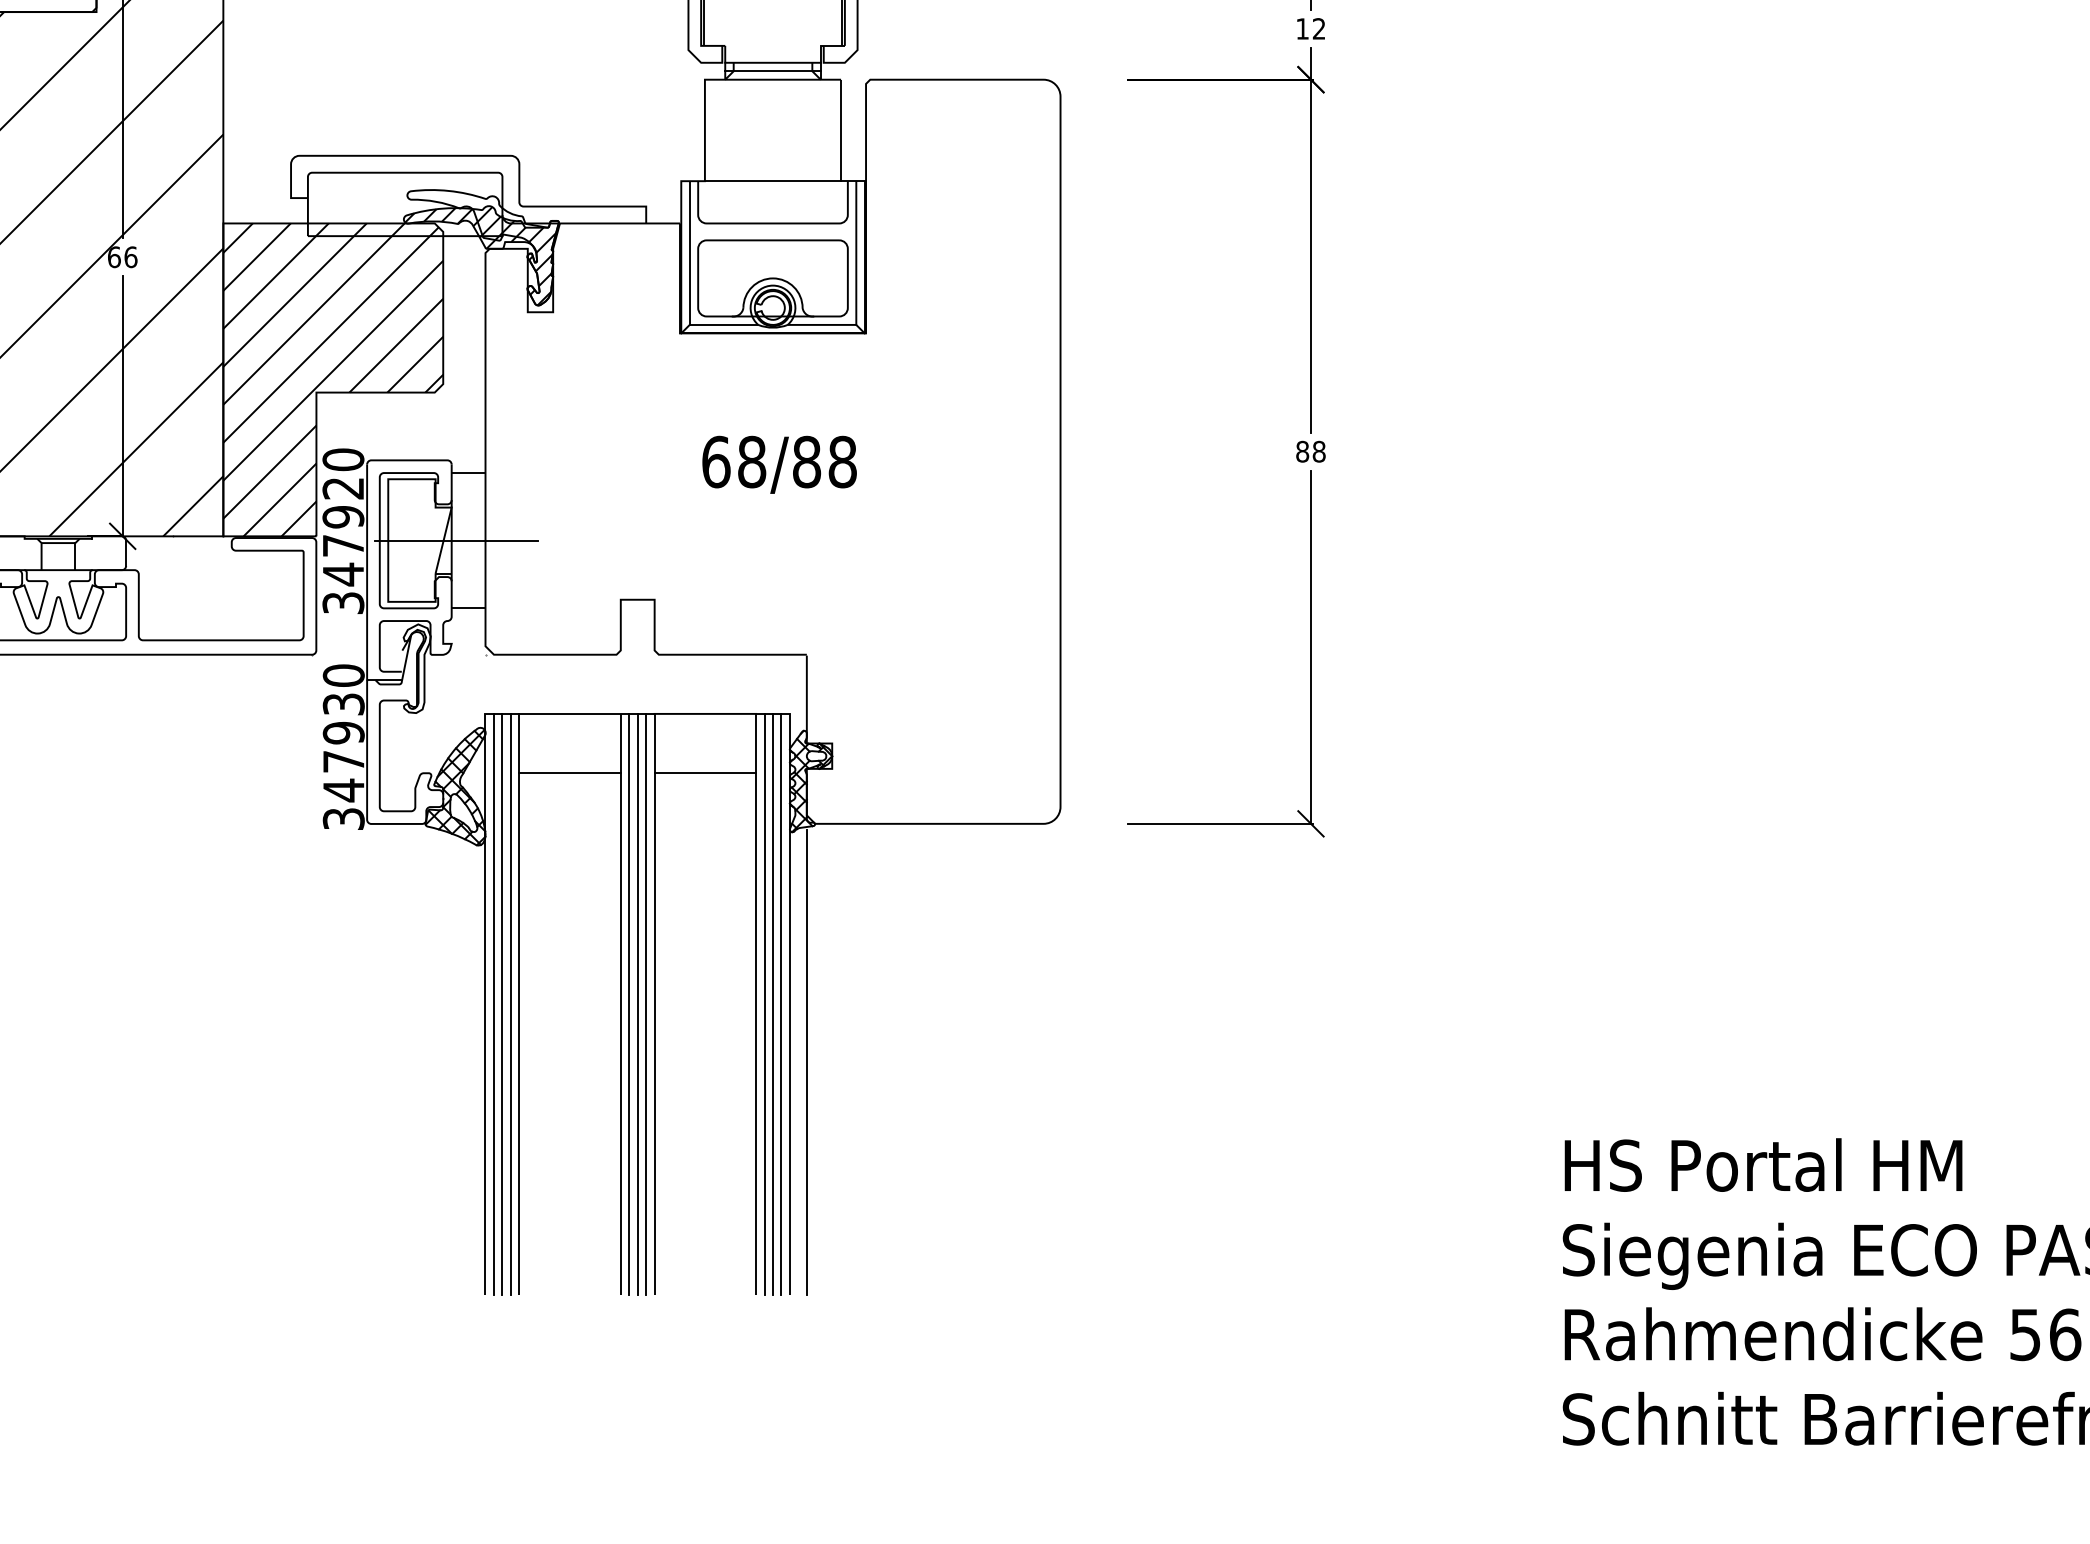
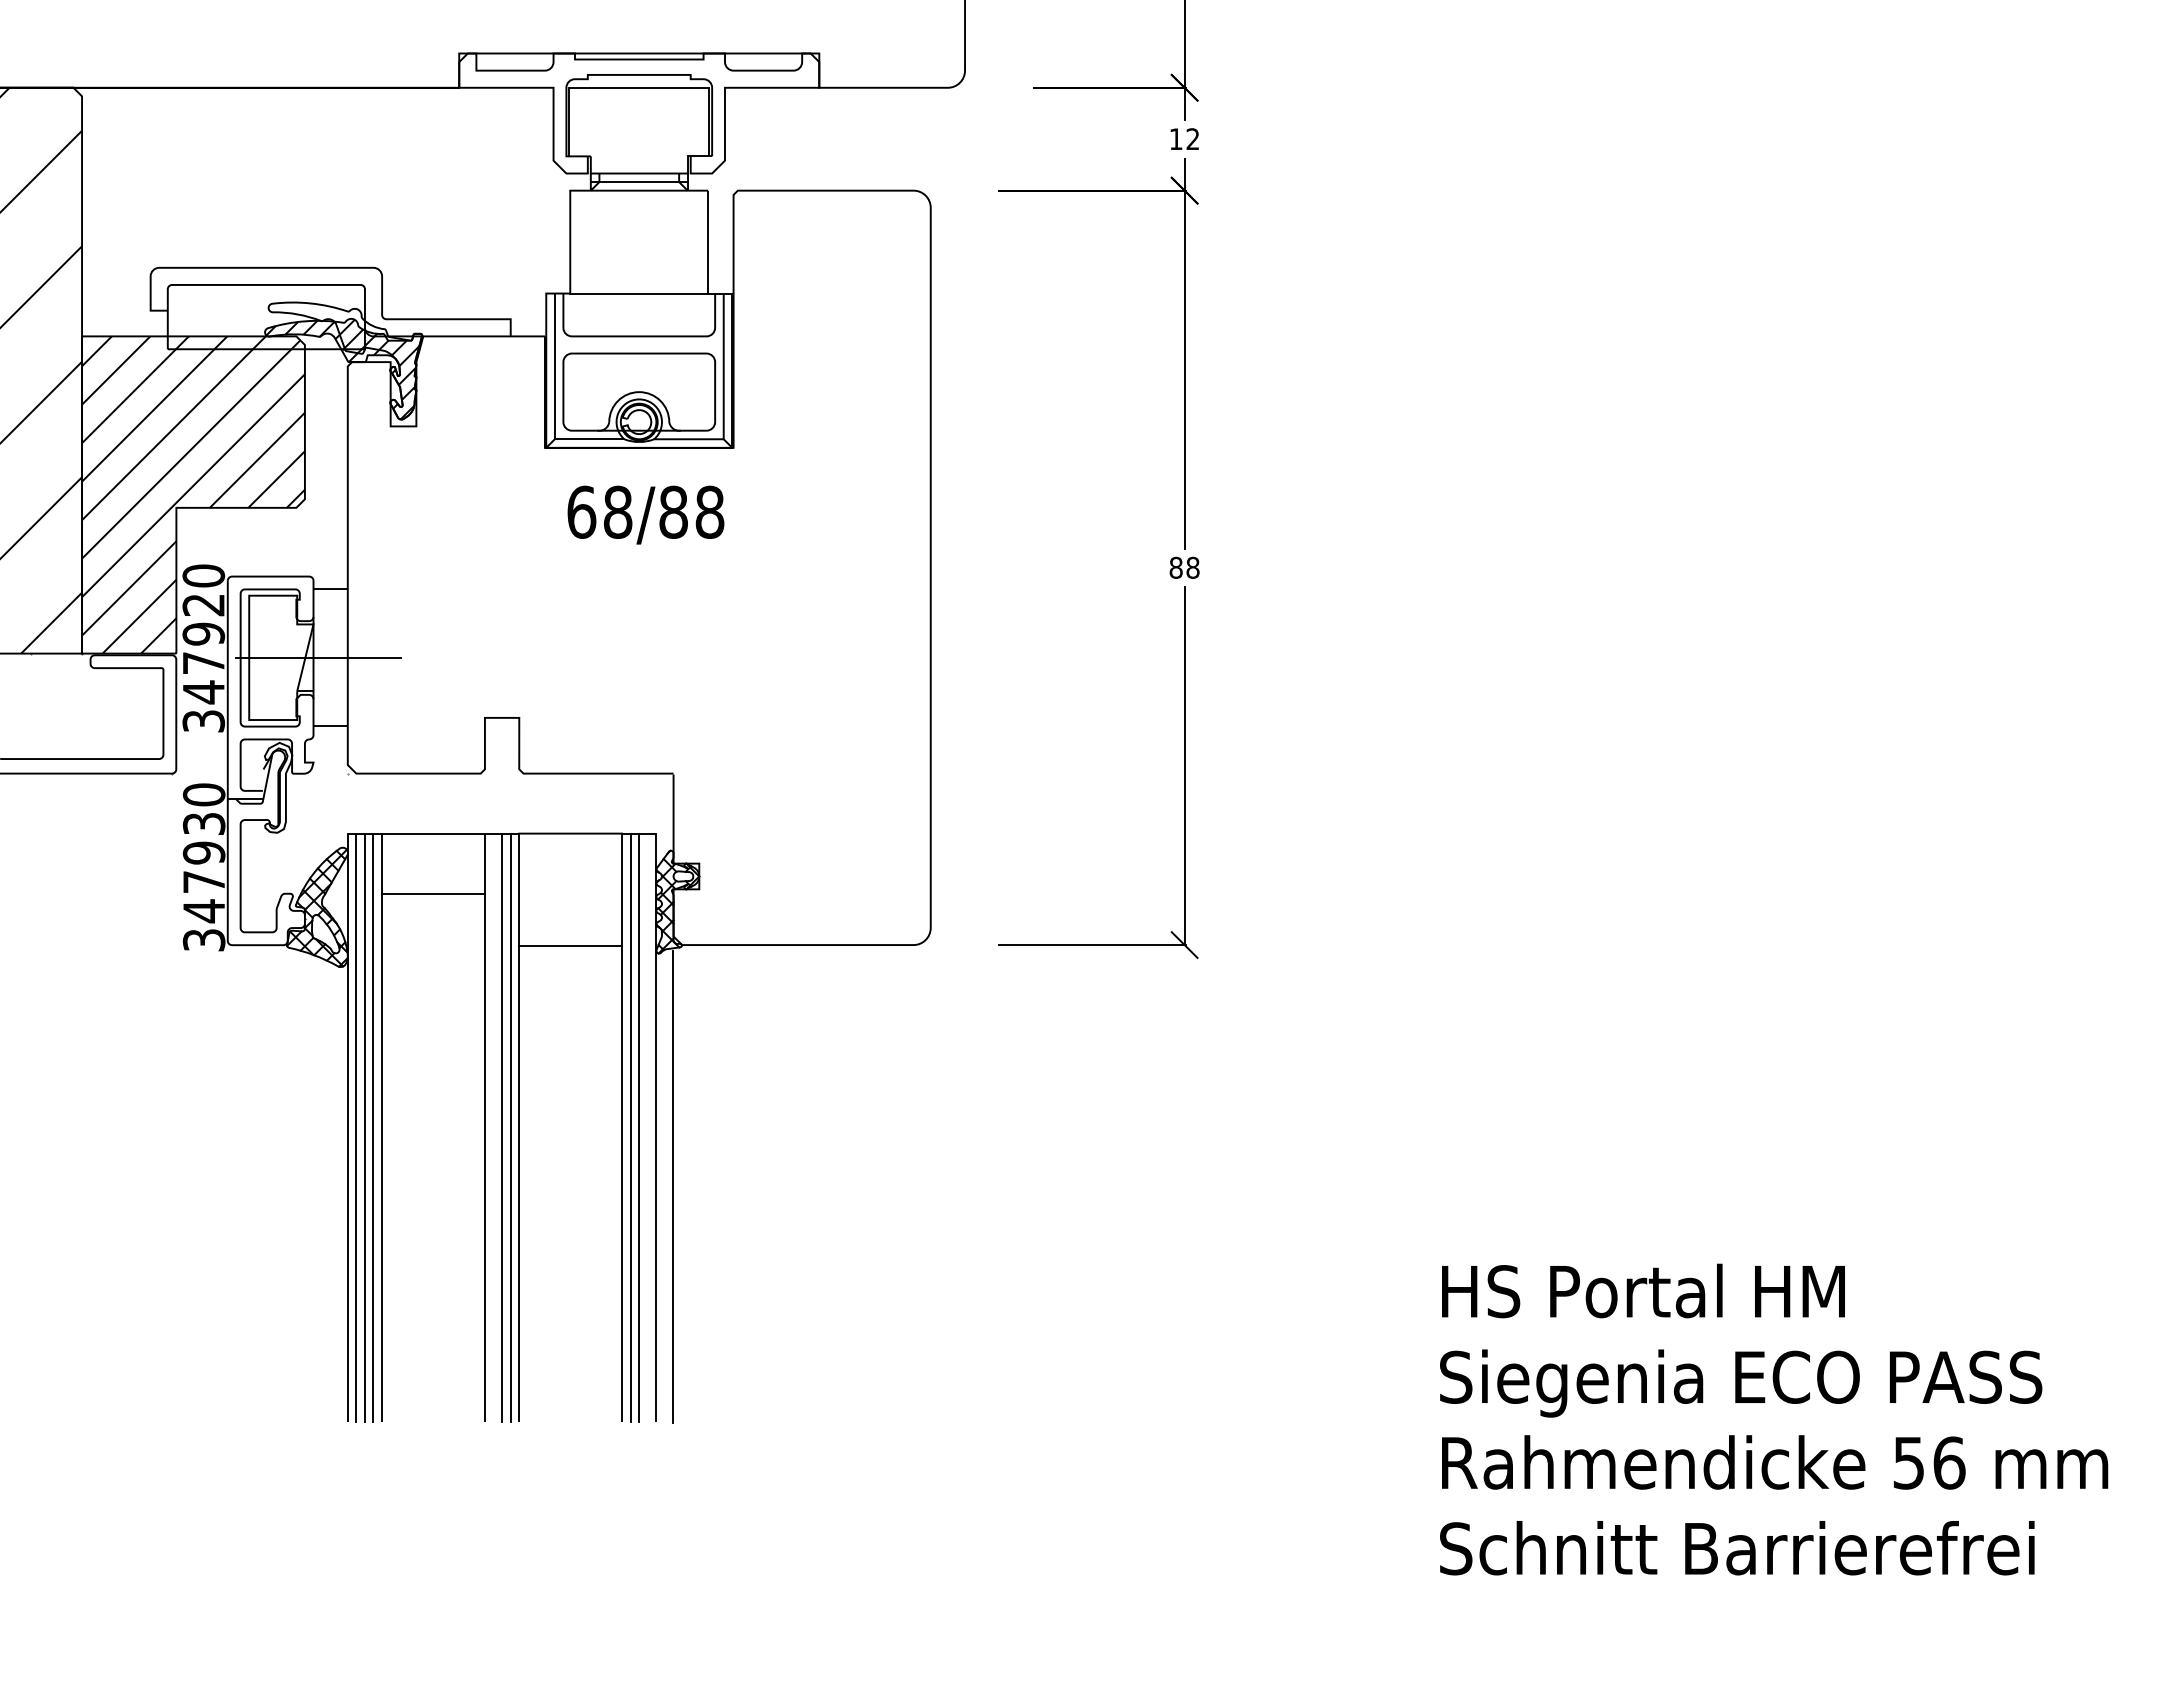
text: (779, 464) -> (645, 514), moved
line: (705, 772) -> (570, 945), moved
line: (629, 1003) -> (493, 1127), removed
line: (781, 1003) -> (647, 1127), removed

